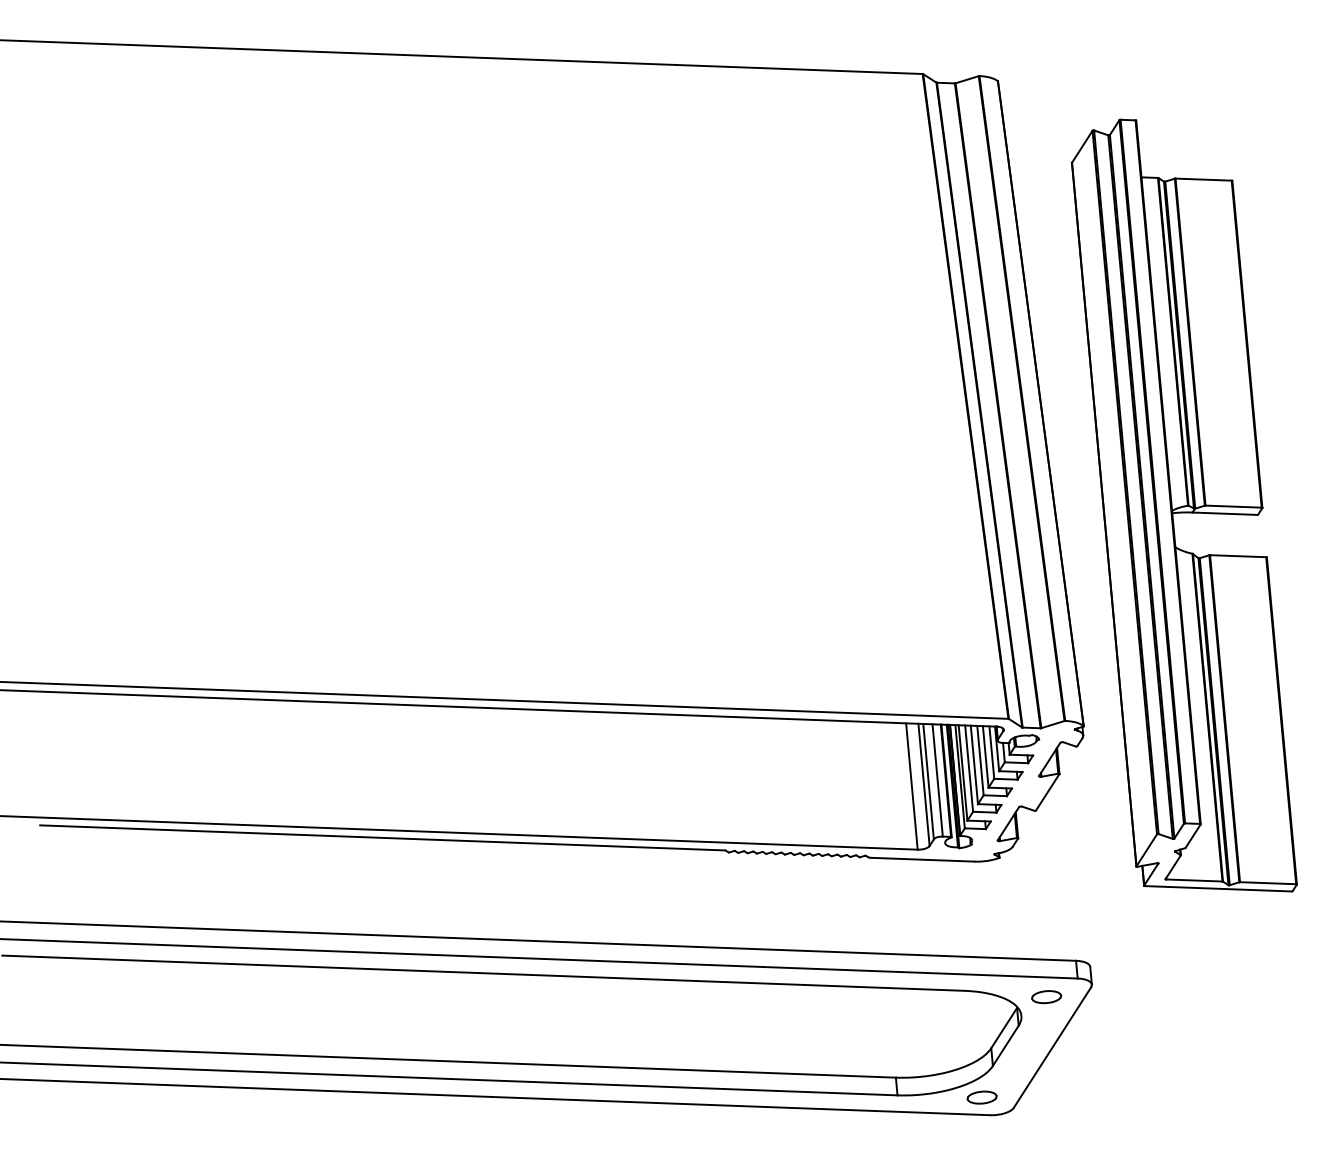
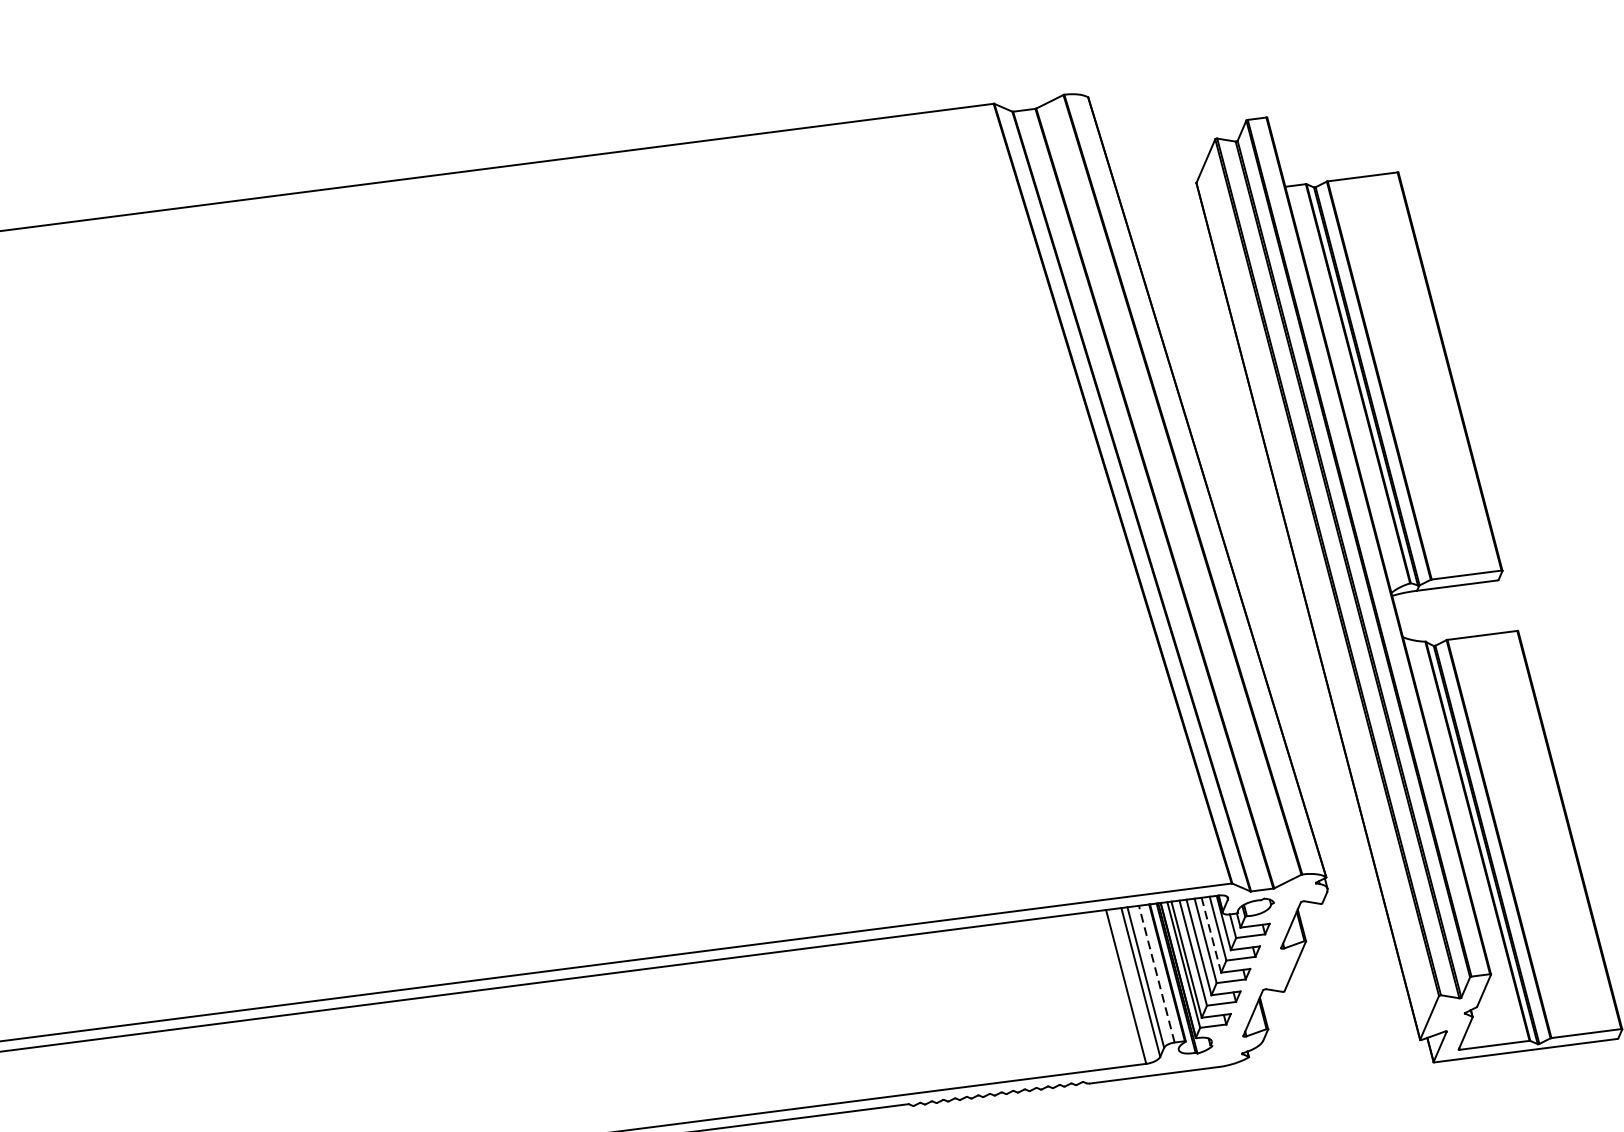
line: (985, 756) -> (1211, 934), solid -> dashed
line: (937, 779) -> (1156, 973), solid -> dashed

